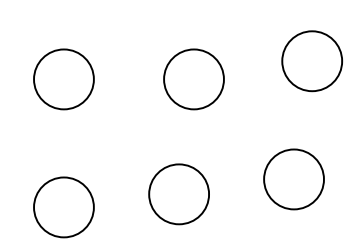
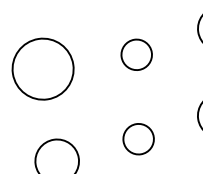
circle: (63, 79) -> (42, 69), size x1.4
circle: (193, 79) -> (136, 54), size x0.7
circle: (179, 194) -> (138, 139), size x0.7

